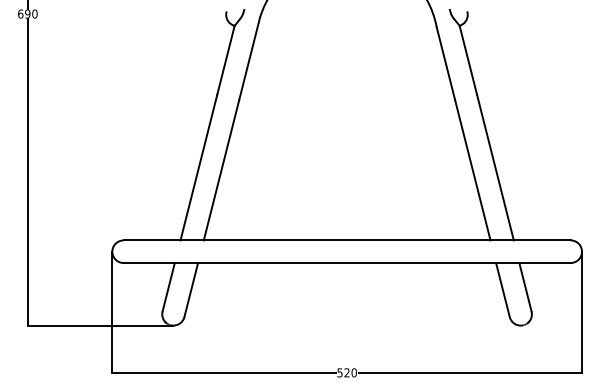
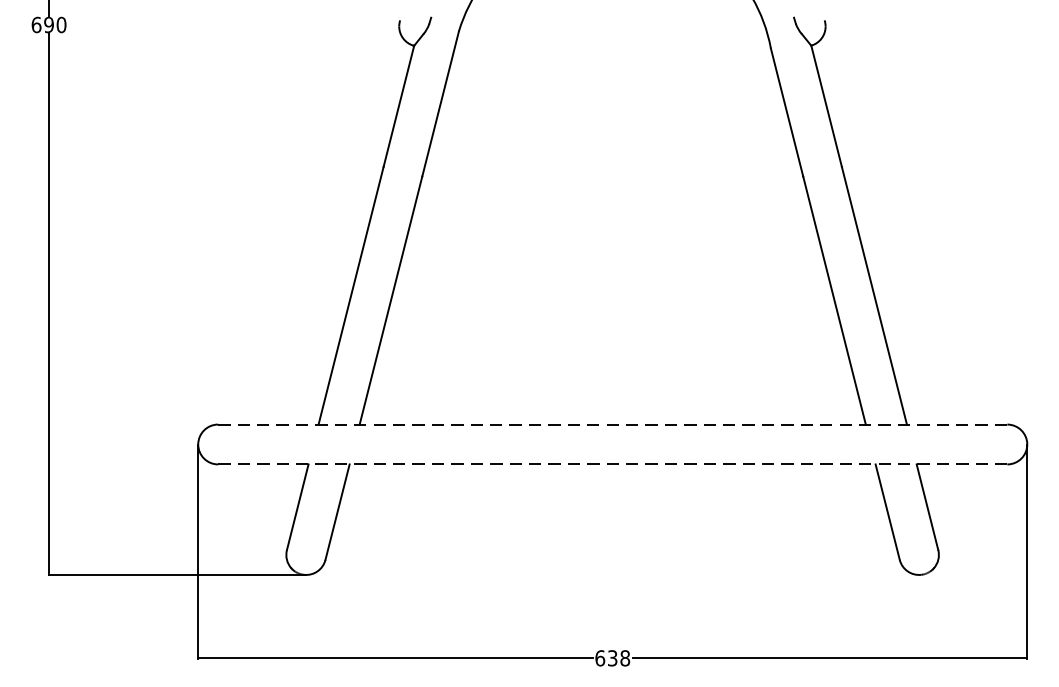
line: (347, 240) -> (613, 424), solid -> dashed
line: (347, 263) -> (613, 465), solid -> dashed
text: (346, 372) -> (611, 657), 520 -> 638

